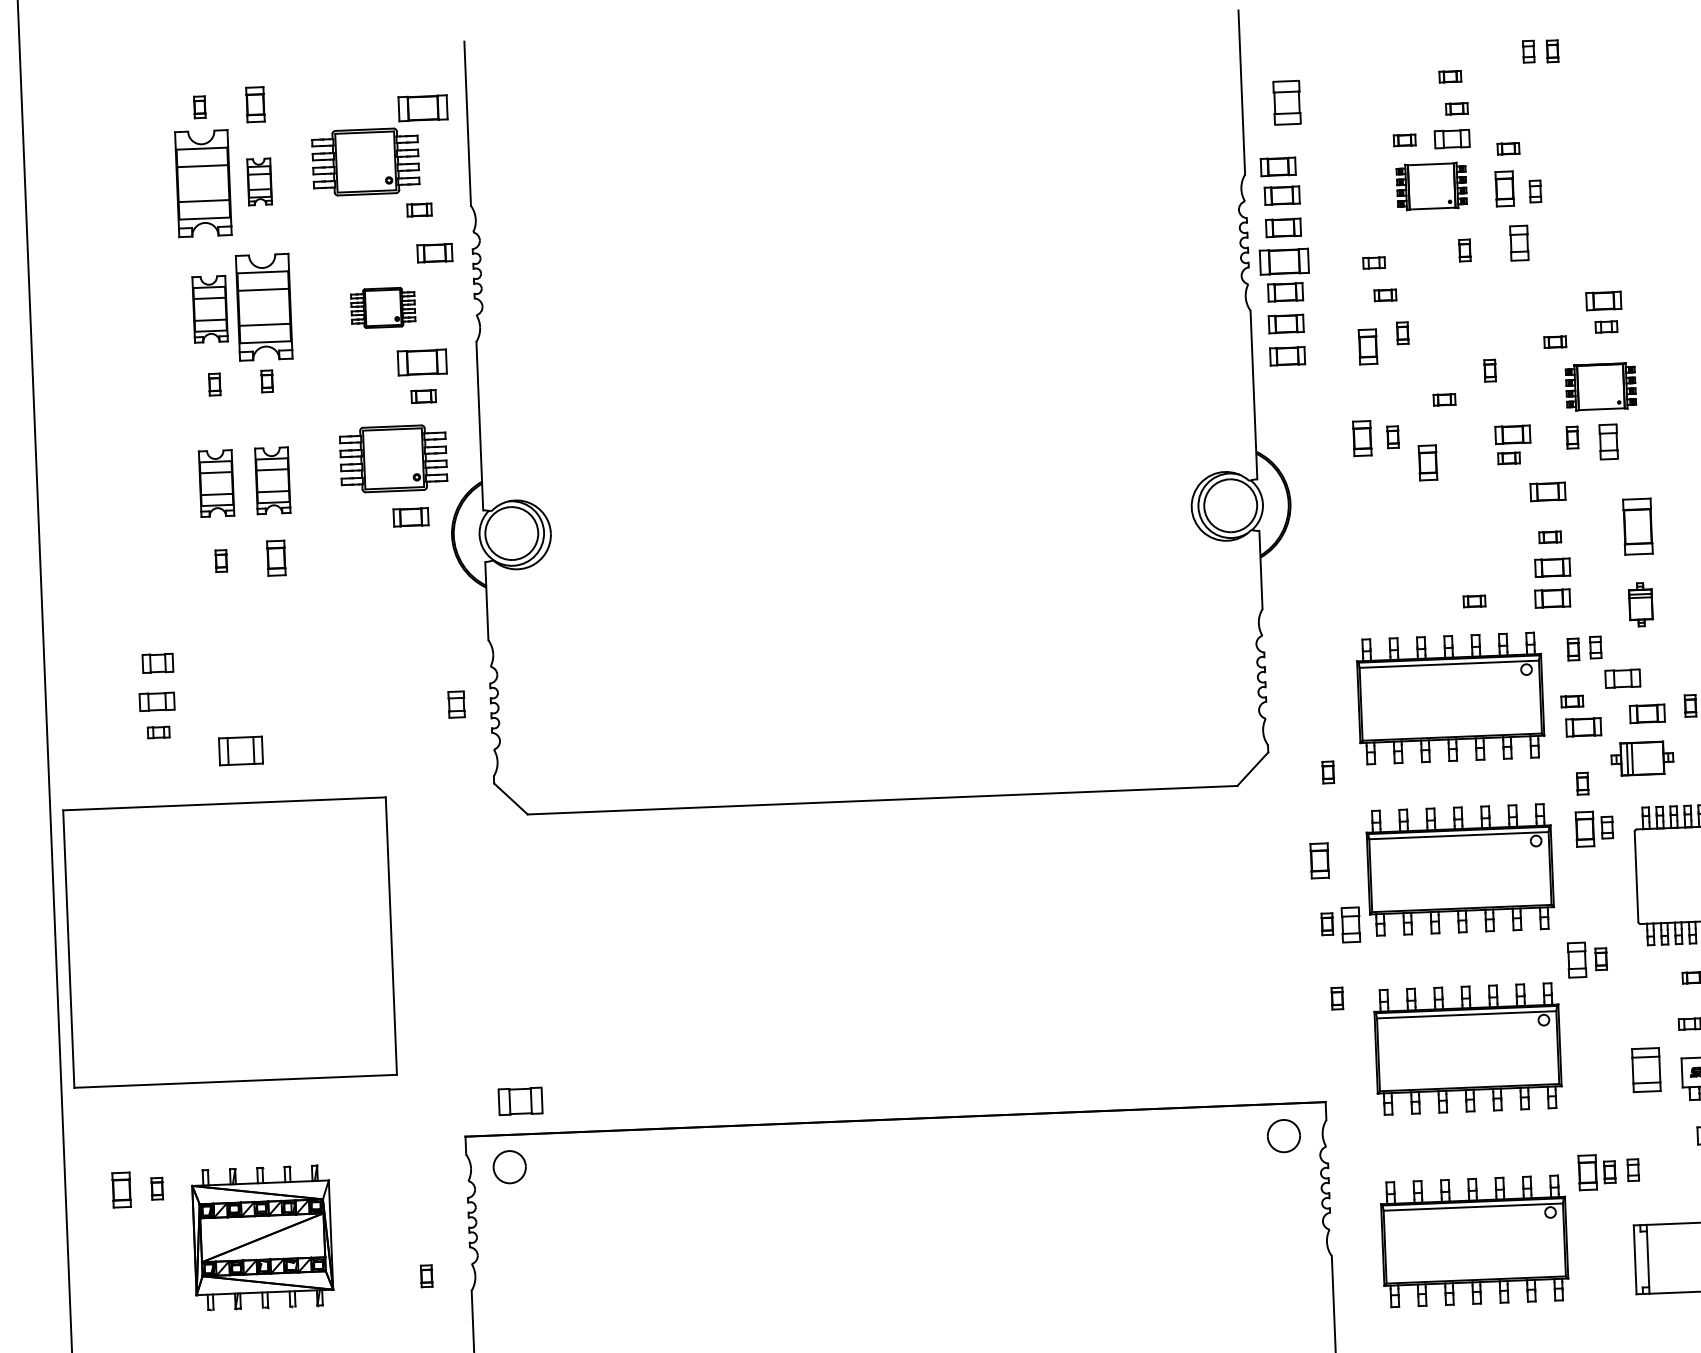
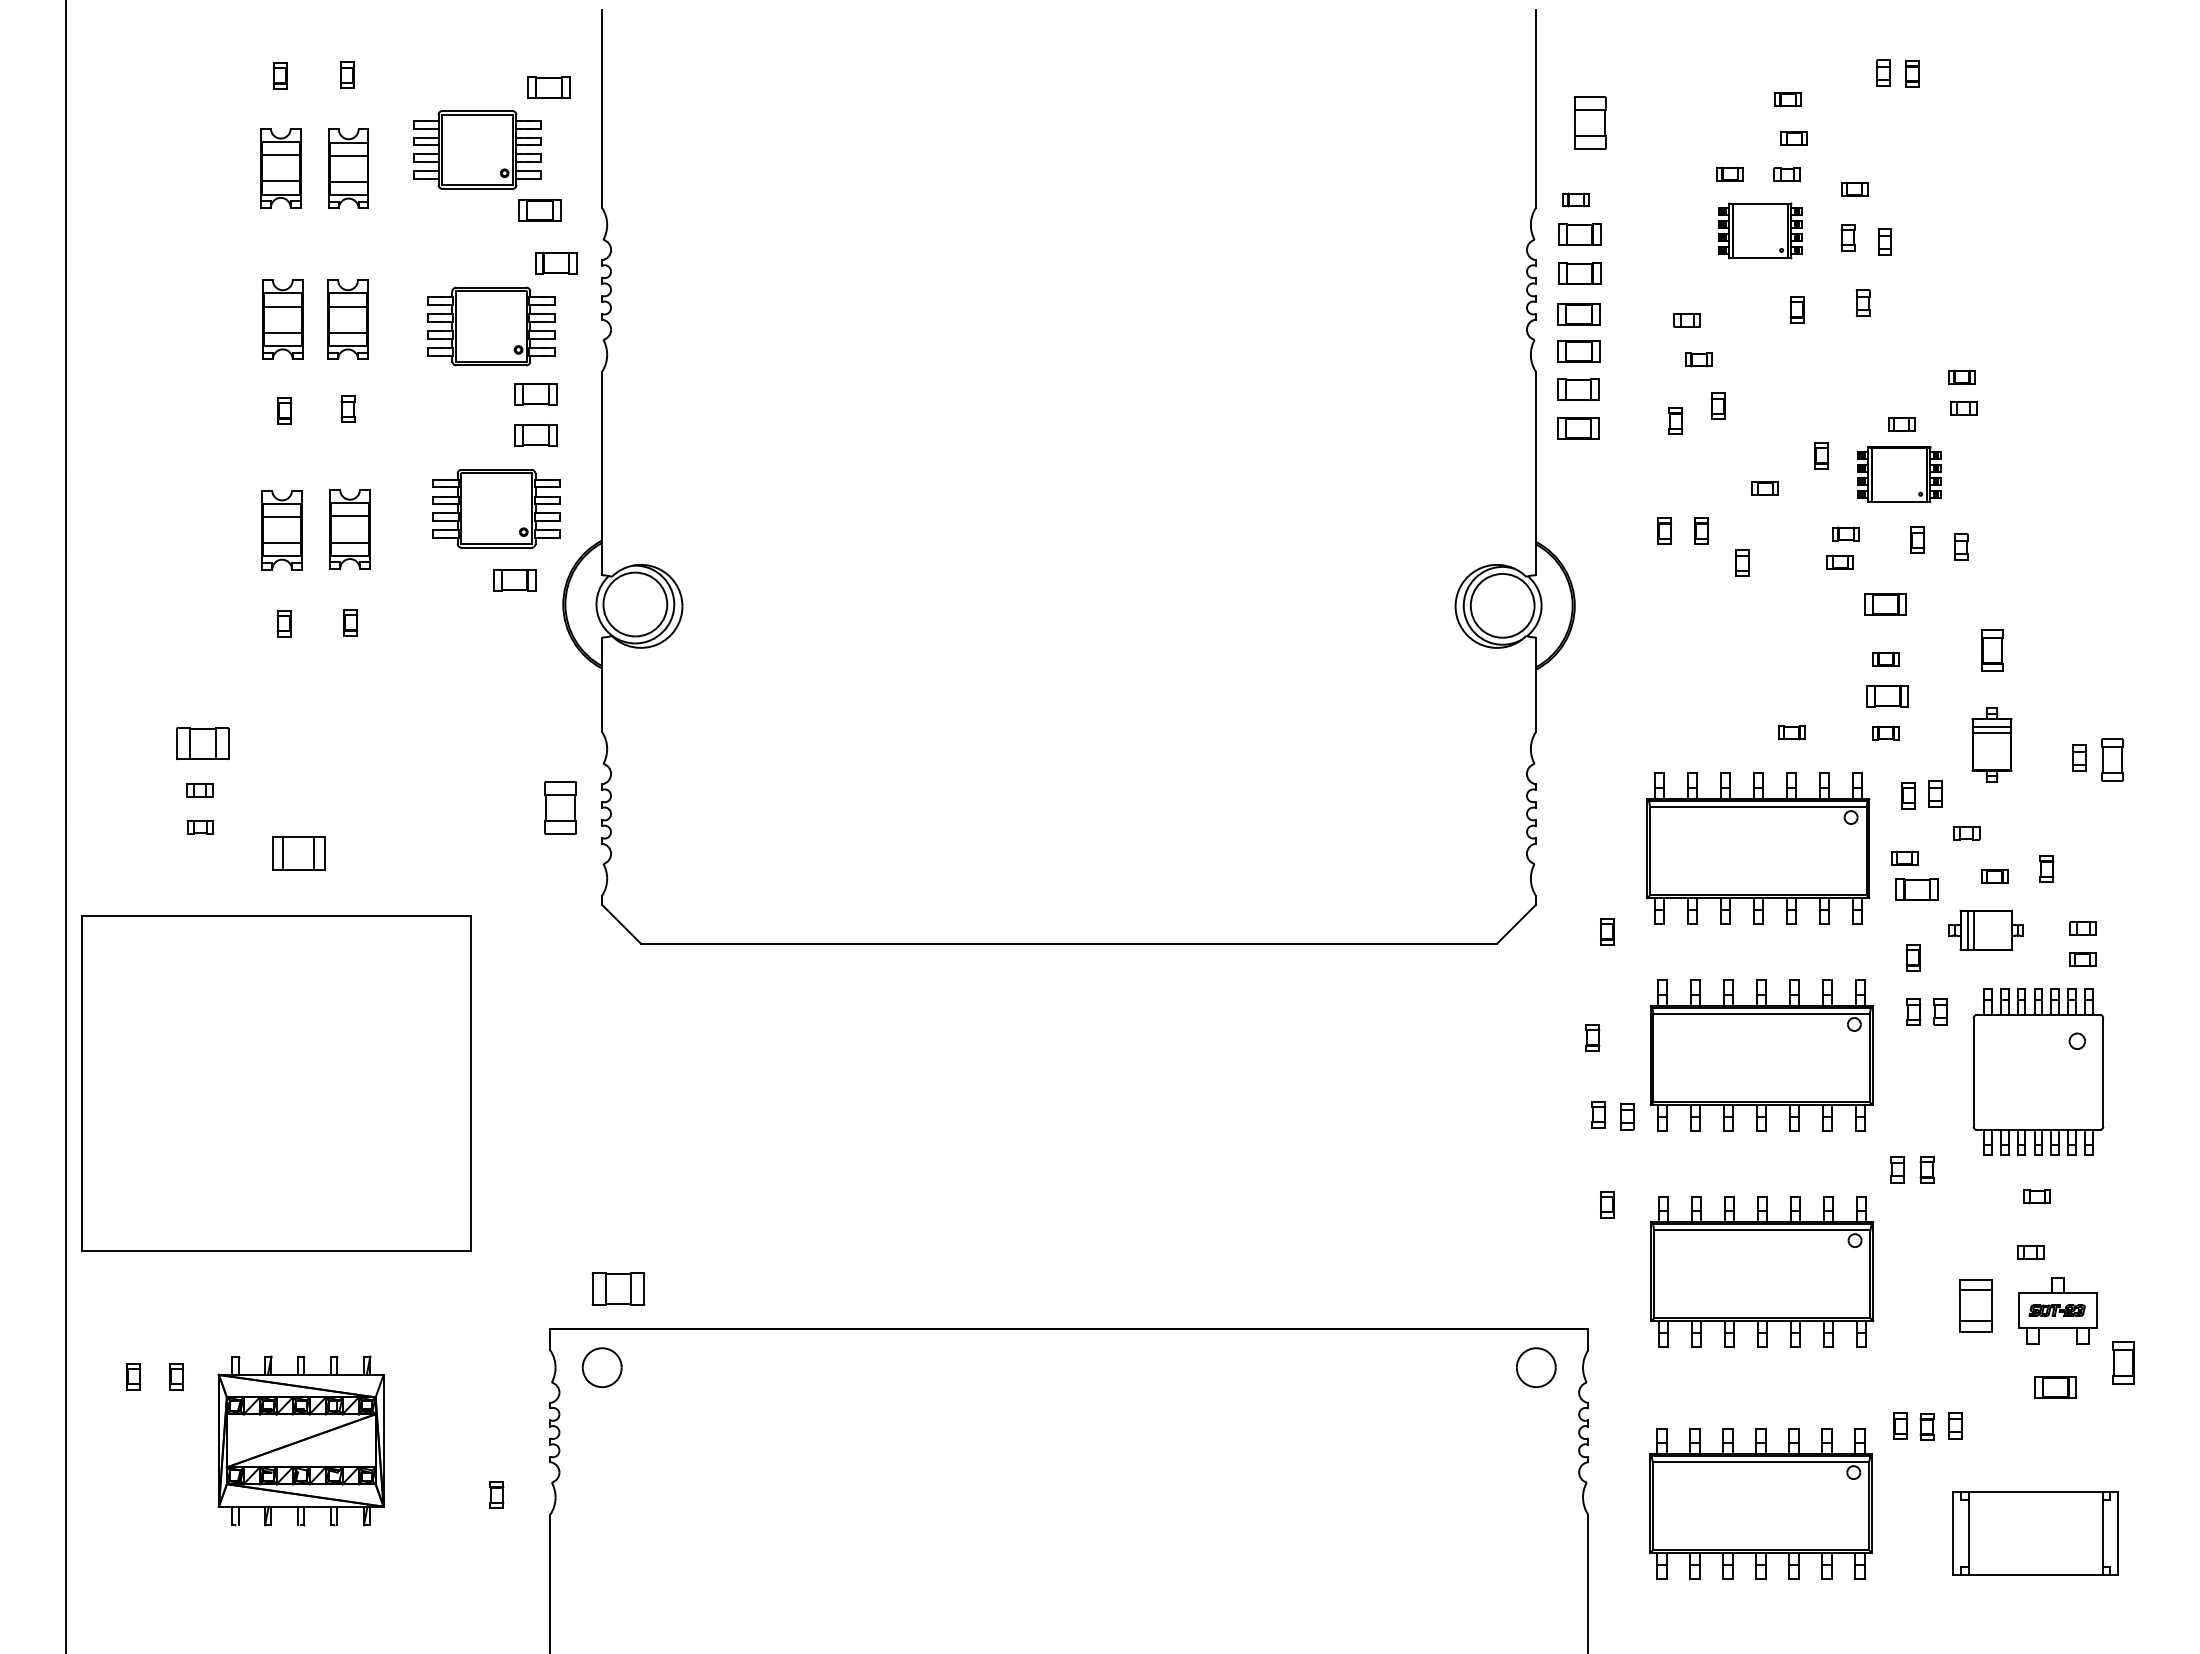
part: (255, 103) -> (347, 74), size x0.62
part: (422, 107) -> (548, 87), size x0.71
part: (1452, 138) -> (1787, 174), size x0.62
part: (1277, 166) -> (1575, 199), size x0.62
part: (259, 181) -> (348, 168), size x1.43
part: (203, 183) -> (280, 168), size x0.62
part: (1504, 188) -> (1847, 237), size x0.62
part: (419, 210) -> (539, 210), size x1.43
part: (1518, 242) -> (1862, 302), size x0.62
part: (1283, 261) -> (1578, 314), size x0.71
part: (1603, 300) -> (1961, 376), size x0.62
part: (263, 306) -> (347, 319), size x0.62
part: (383, 307) -> (491, 326), size x1.67
part: (1367, 346) -> (1675, 420), size x0.62
part: (422, 362) -> (535, 394), size x0.71
part: (1601, 386) -> (1899, 474), moved
part: (423, 396) -> (535, 435), size x1.43
part: (1512, 434) -> (1845, 533), size x0.62
part: (1362, 437) -> (1664, 530), size x0.62
part: (1609, 441) -> (1961, 546), size x0.62
part: (1428, 461) -> (1742, 562), size x0.62
part: (1638, 526) -> (1992, 650), size x0.62
part: (276, 557) -> (350, 622), size x0.62
part: (1552, 597) -> (1885, 732), size x0.62
part: (1640, 604) -> (1991, 744), size x1.43
part: (157, 663) -> (202, 743), size x1.43
part: (1622, 678) -> (1966, 832), size x0.62
part: (156, 702) -> (199, 790), size x0.62
part: (456, 704) -> (560, 807), size x1.67
part: (1647, 713) -> (1994, 876), size x0.62
part: (1584, 828) -> (1913, 1011), size x0.62
part: (1319, 860) -> (1592, 1037), size x0.62
part: (1351, 924) -> (1627, 1116), size x0.62
part: (1576, 959) -> (1897, 1169), size x0.62
part: (1587, 1171) -> (1900, 1425), size x0.62
part: (121, 1190) -> (133, 1376), size x0.62

